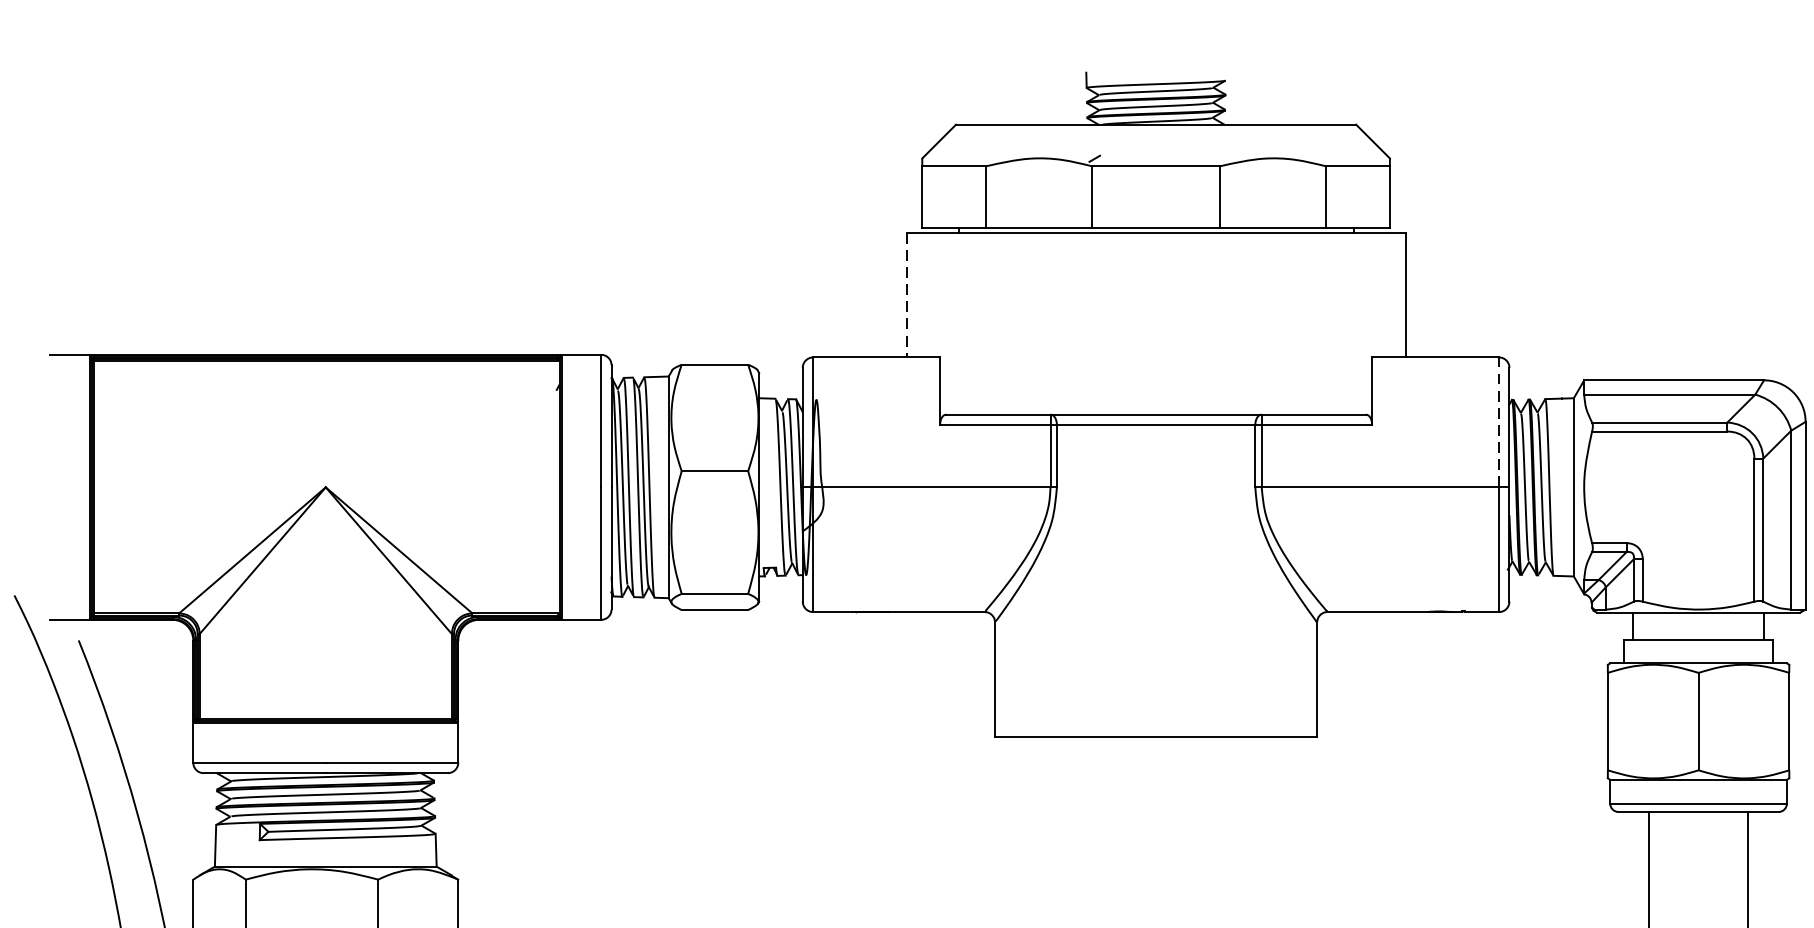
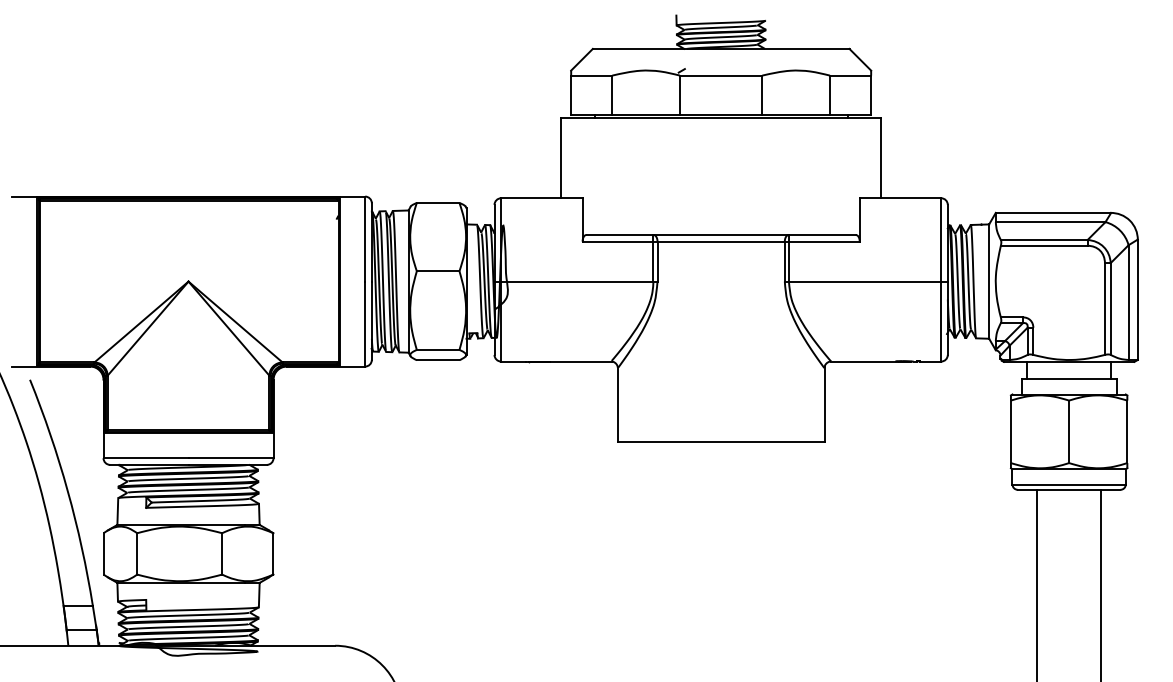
line: (907, 295) -> (561, 158), dashed -> solid
line: (1499, 421) -> (941, 239), dashed -> solid

